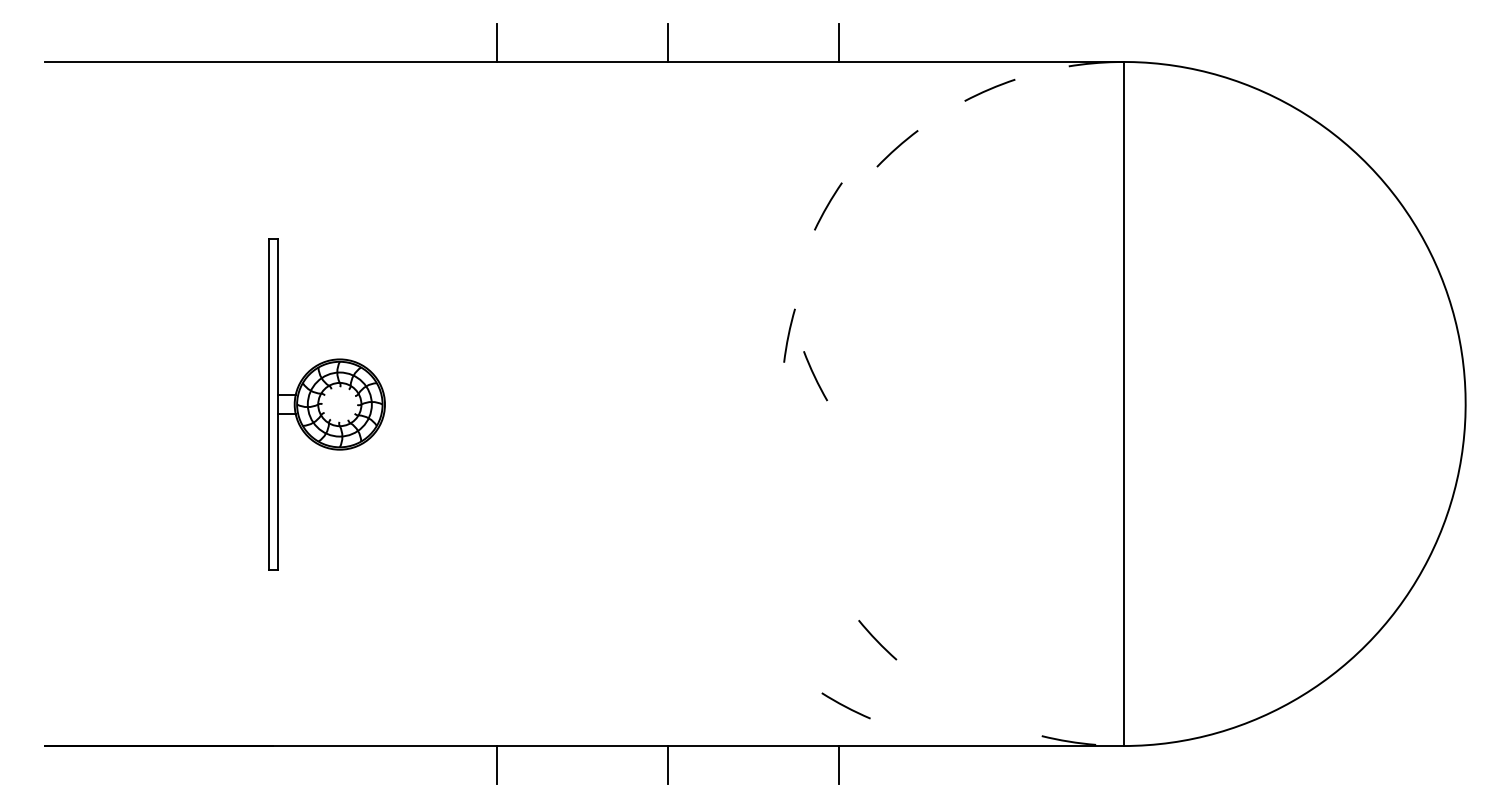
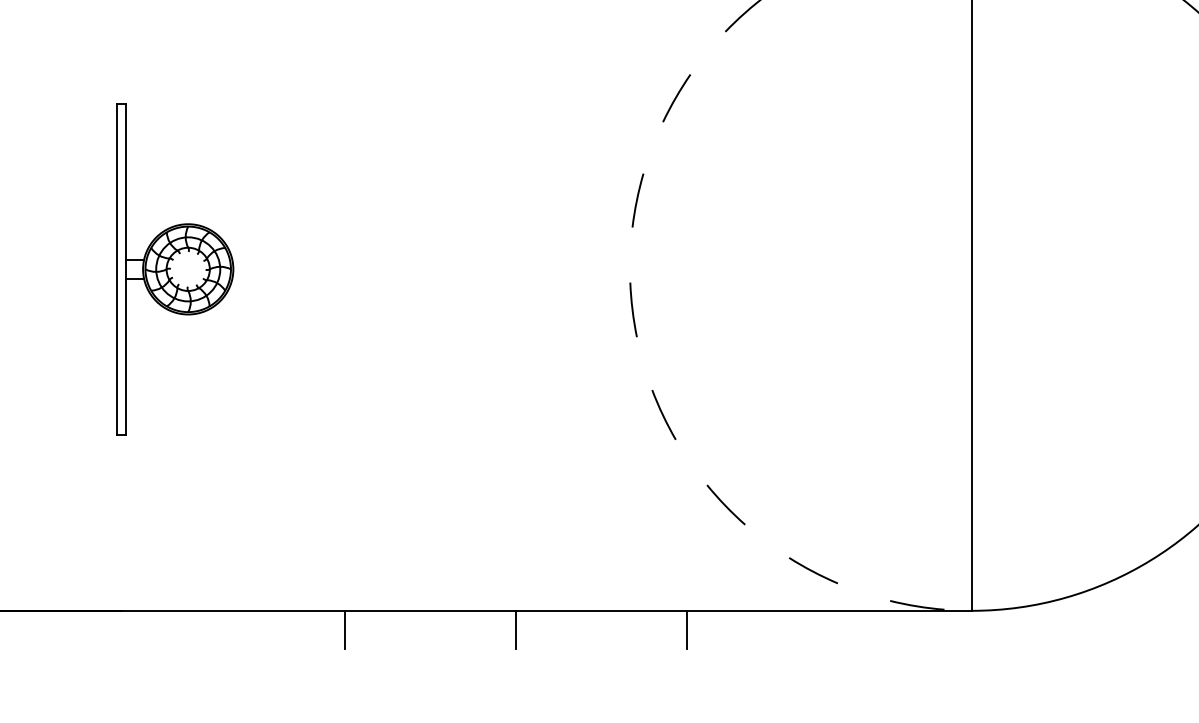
arc: (828, 206) -> (676, 98), moved
line: (815, 376) -> (663, 415), moved
arc: (784, 444) -> (632, 309), added
line: (845, 705) -> (812, 570), moved

